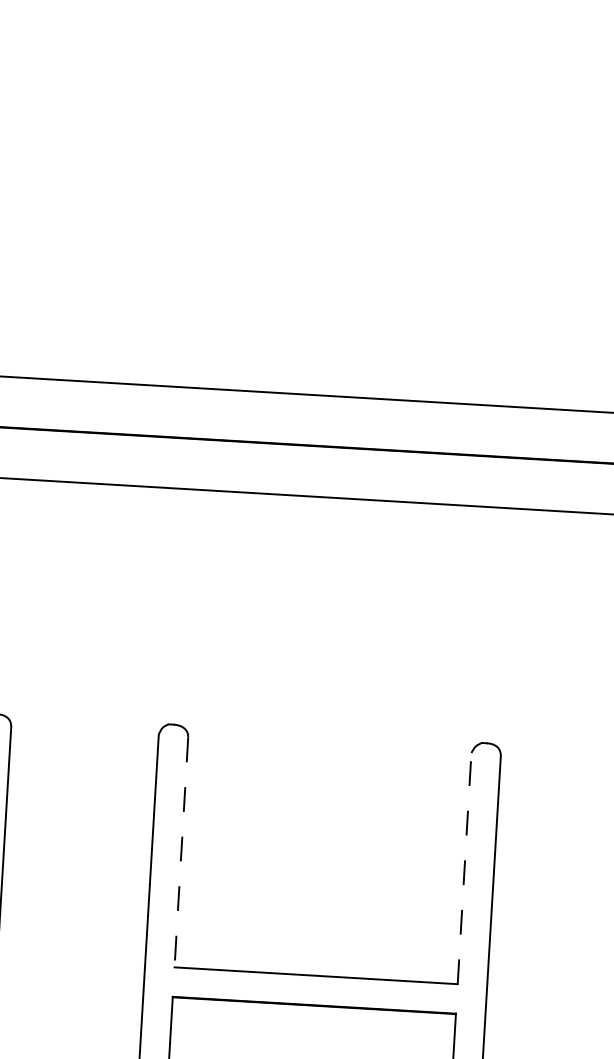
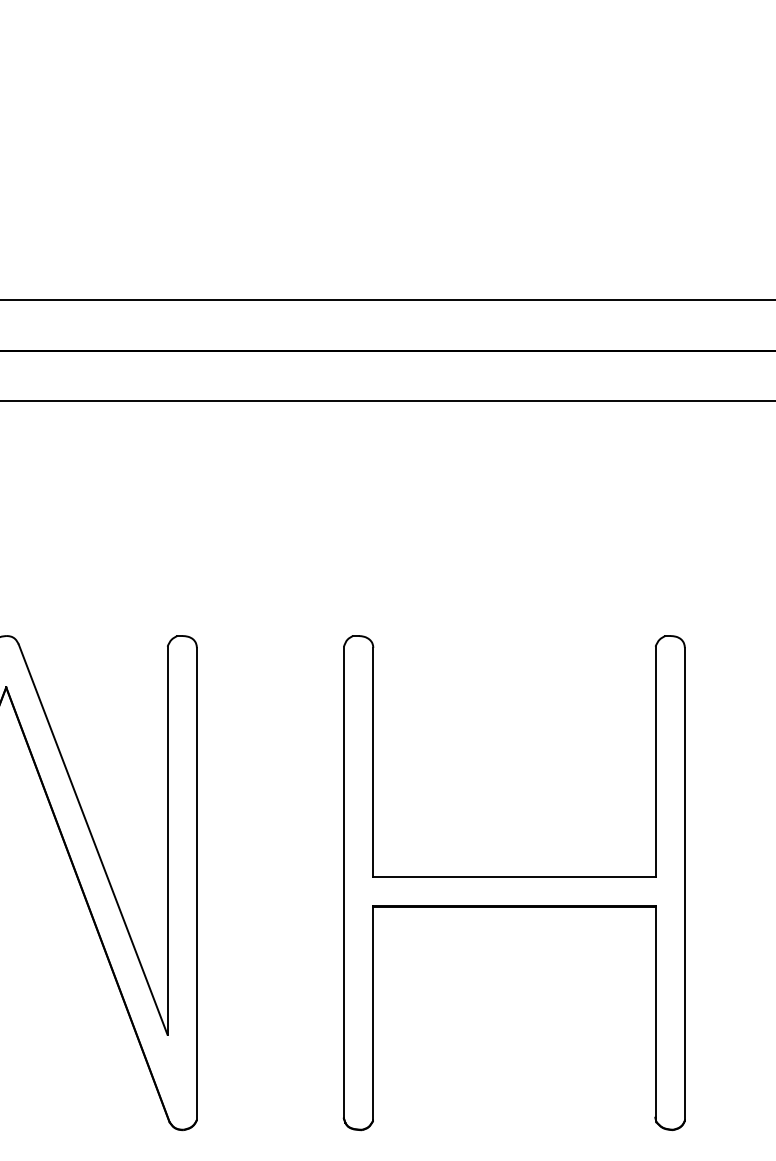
line: (181, 852) -> (373, 762), dashed -> solid
line: (464, 868) -> (655, 761), dashed -> solid

